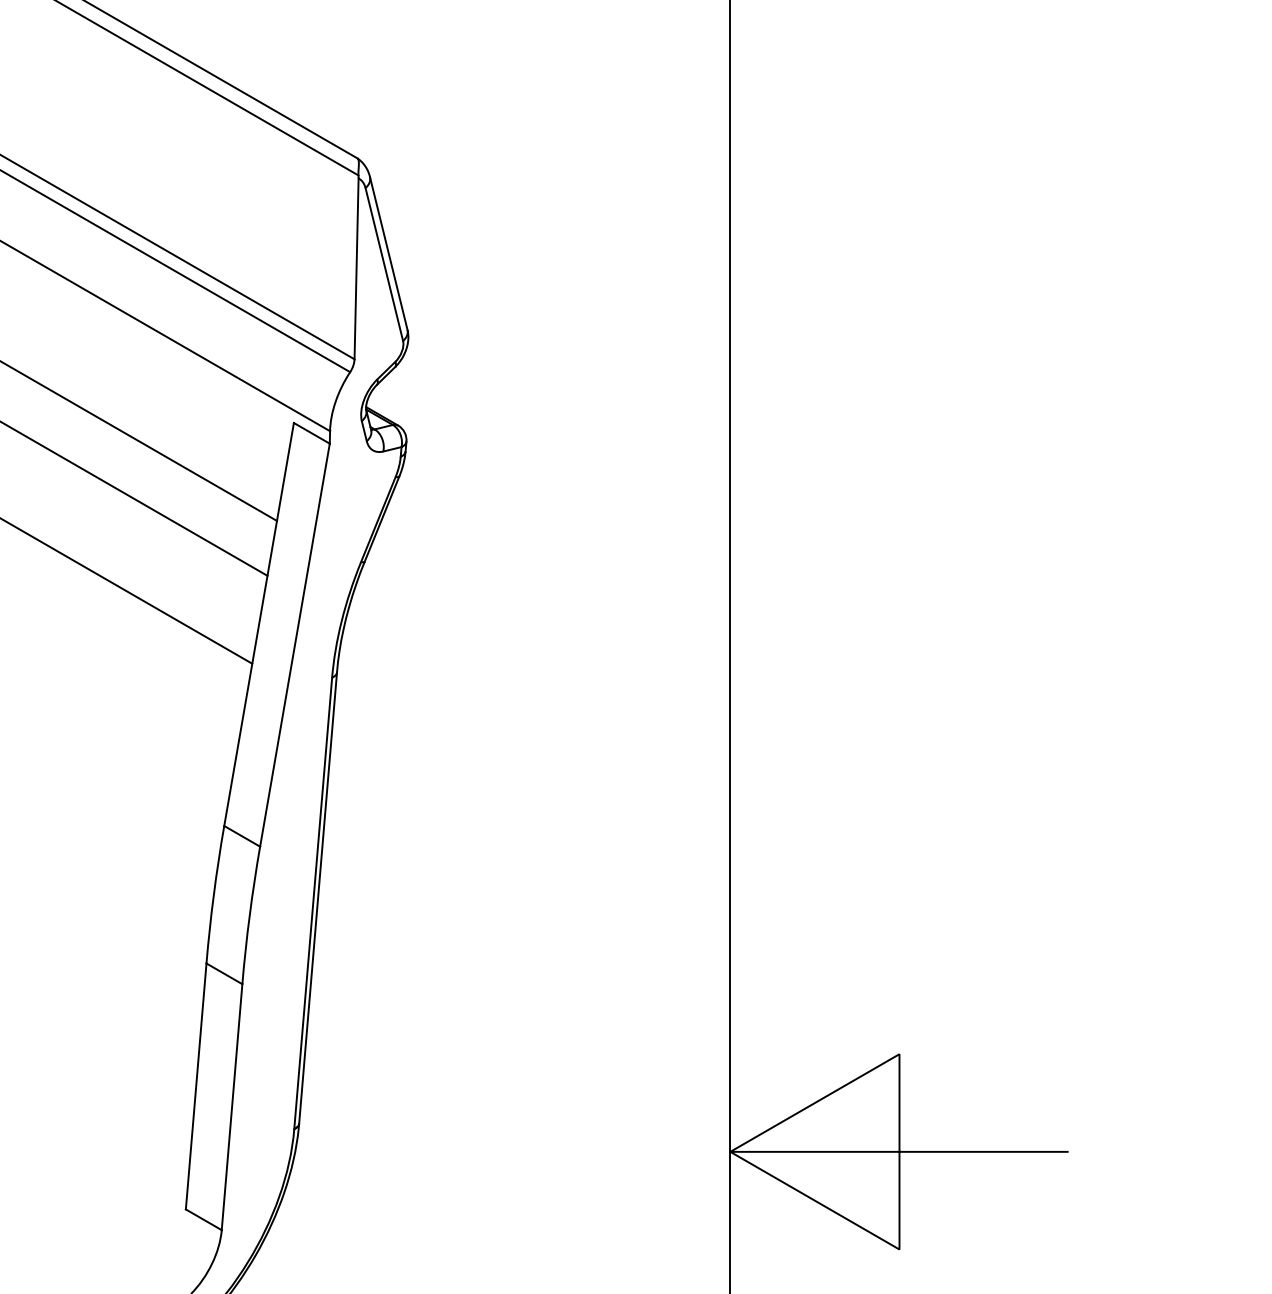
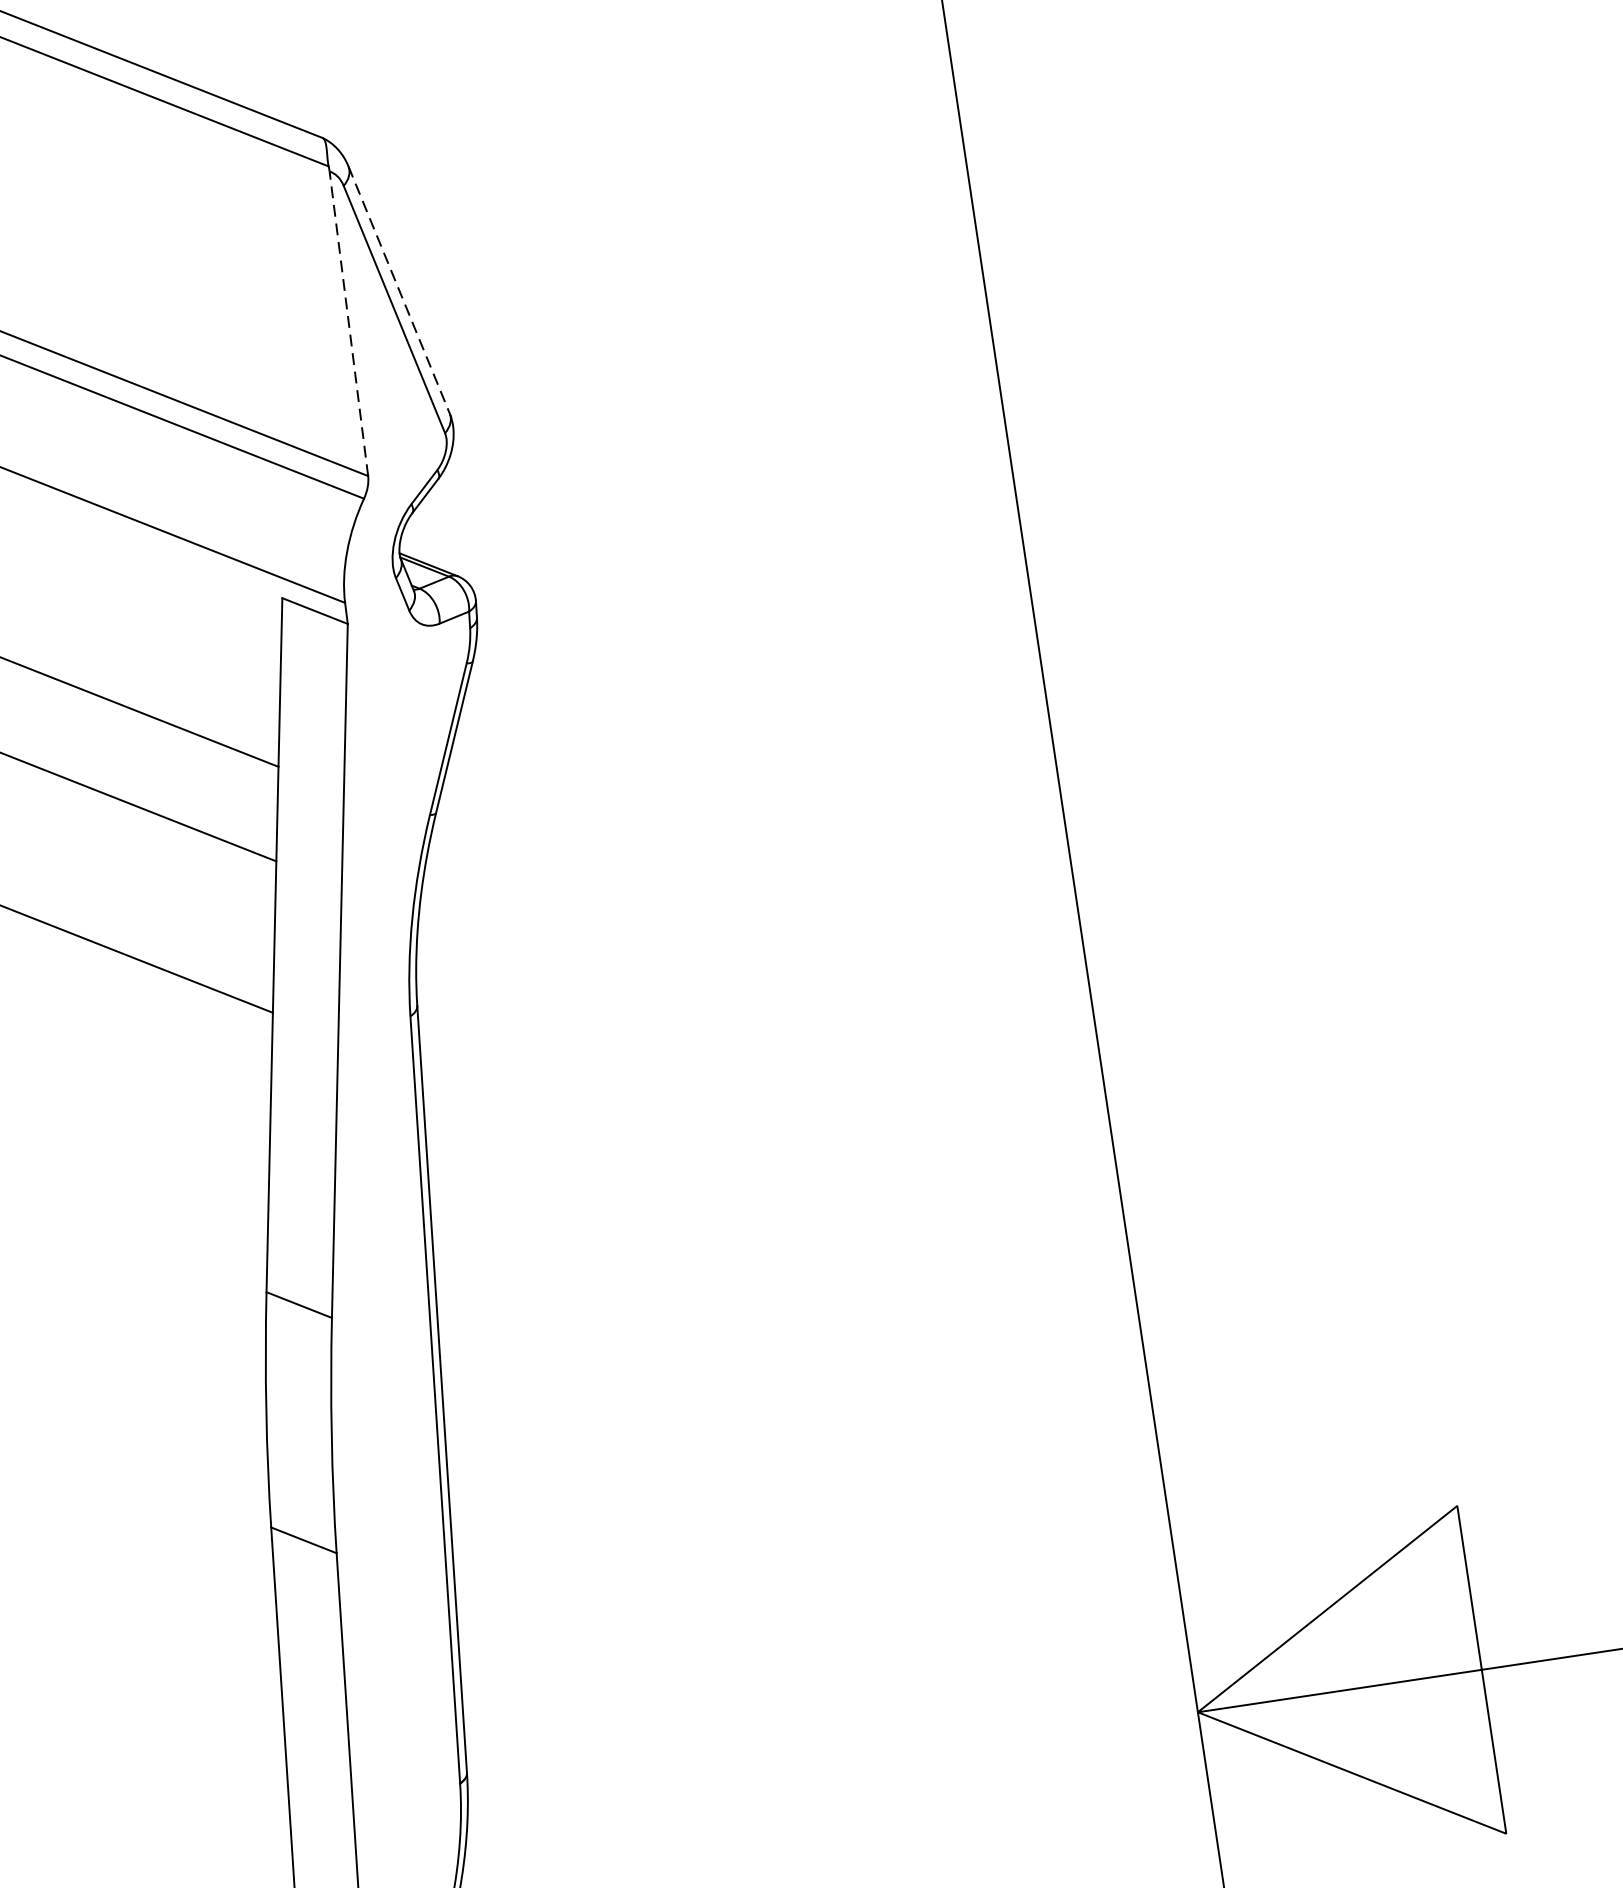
line: (388, 253) -> (398, 289), solid -> dashed
line: (356, 268) -> (348, 323), solid -> dashed

